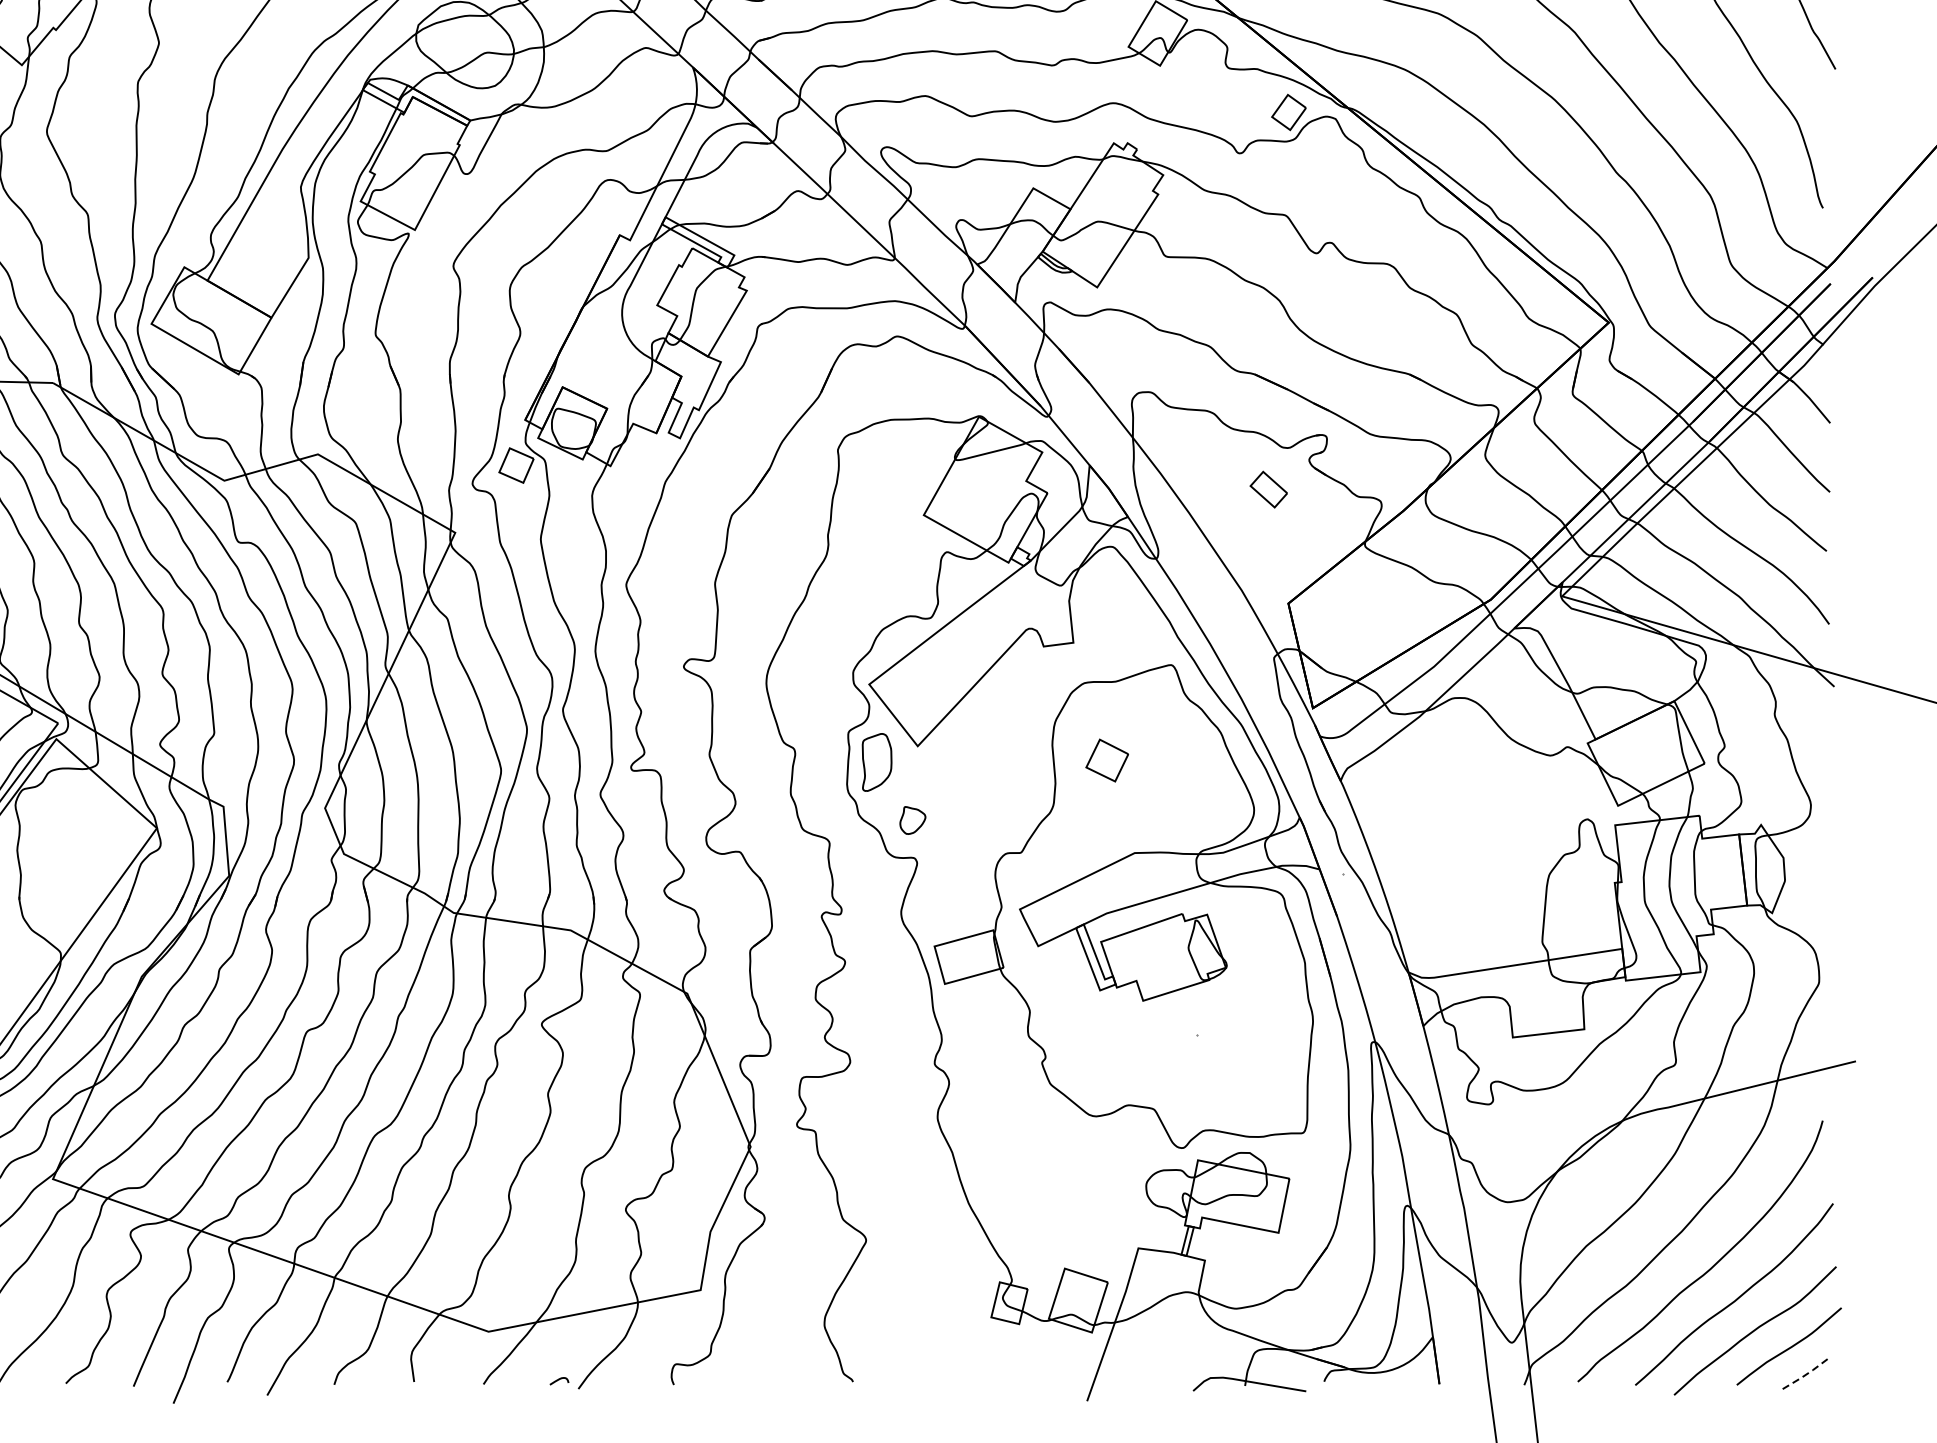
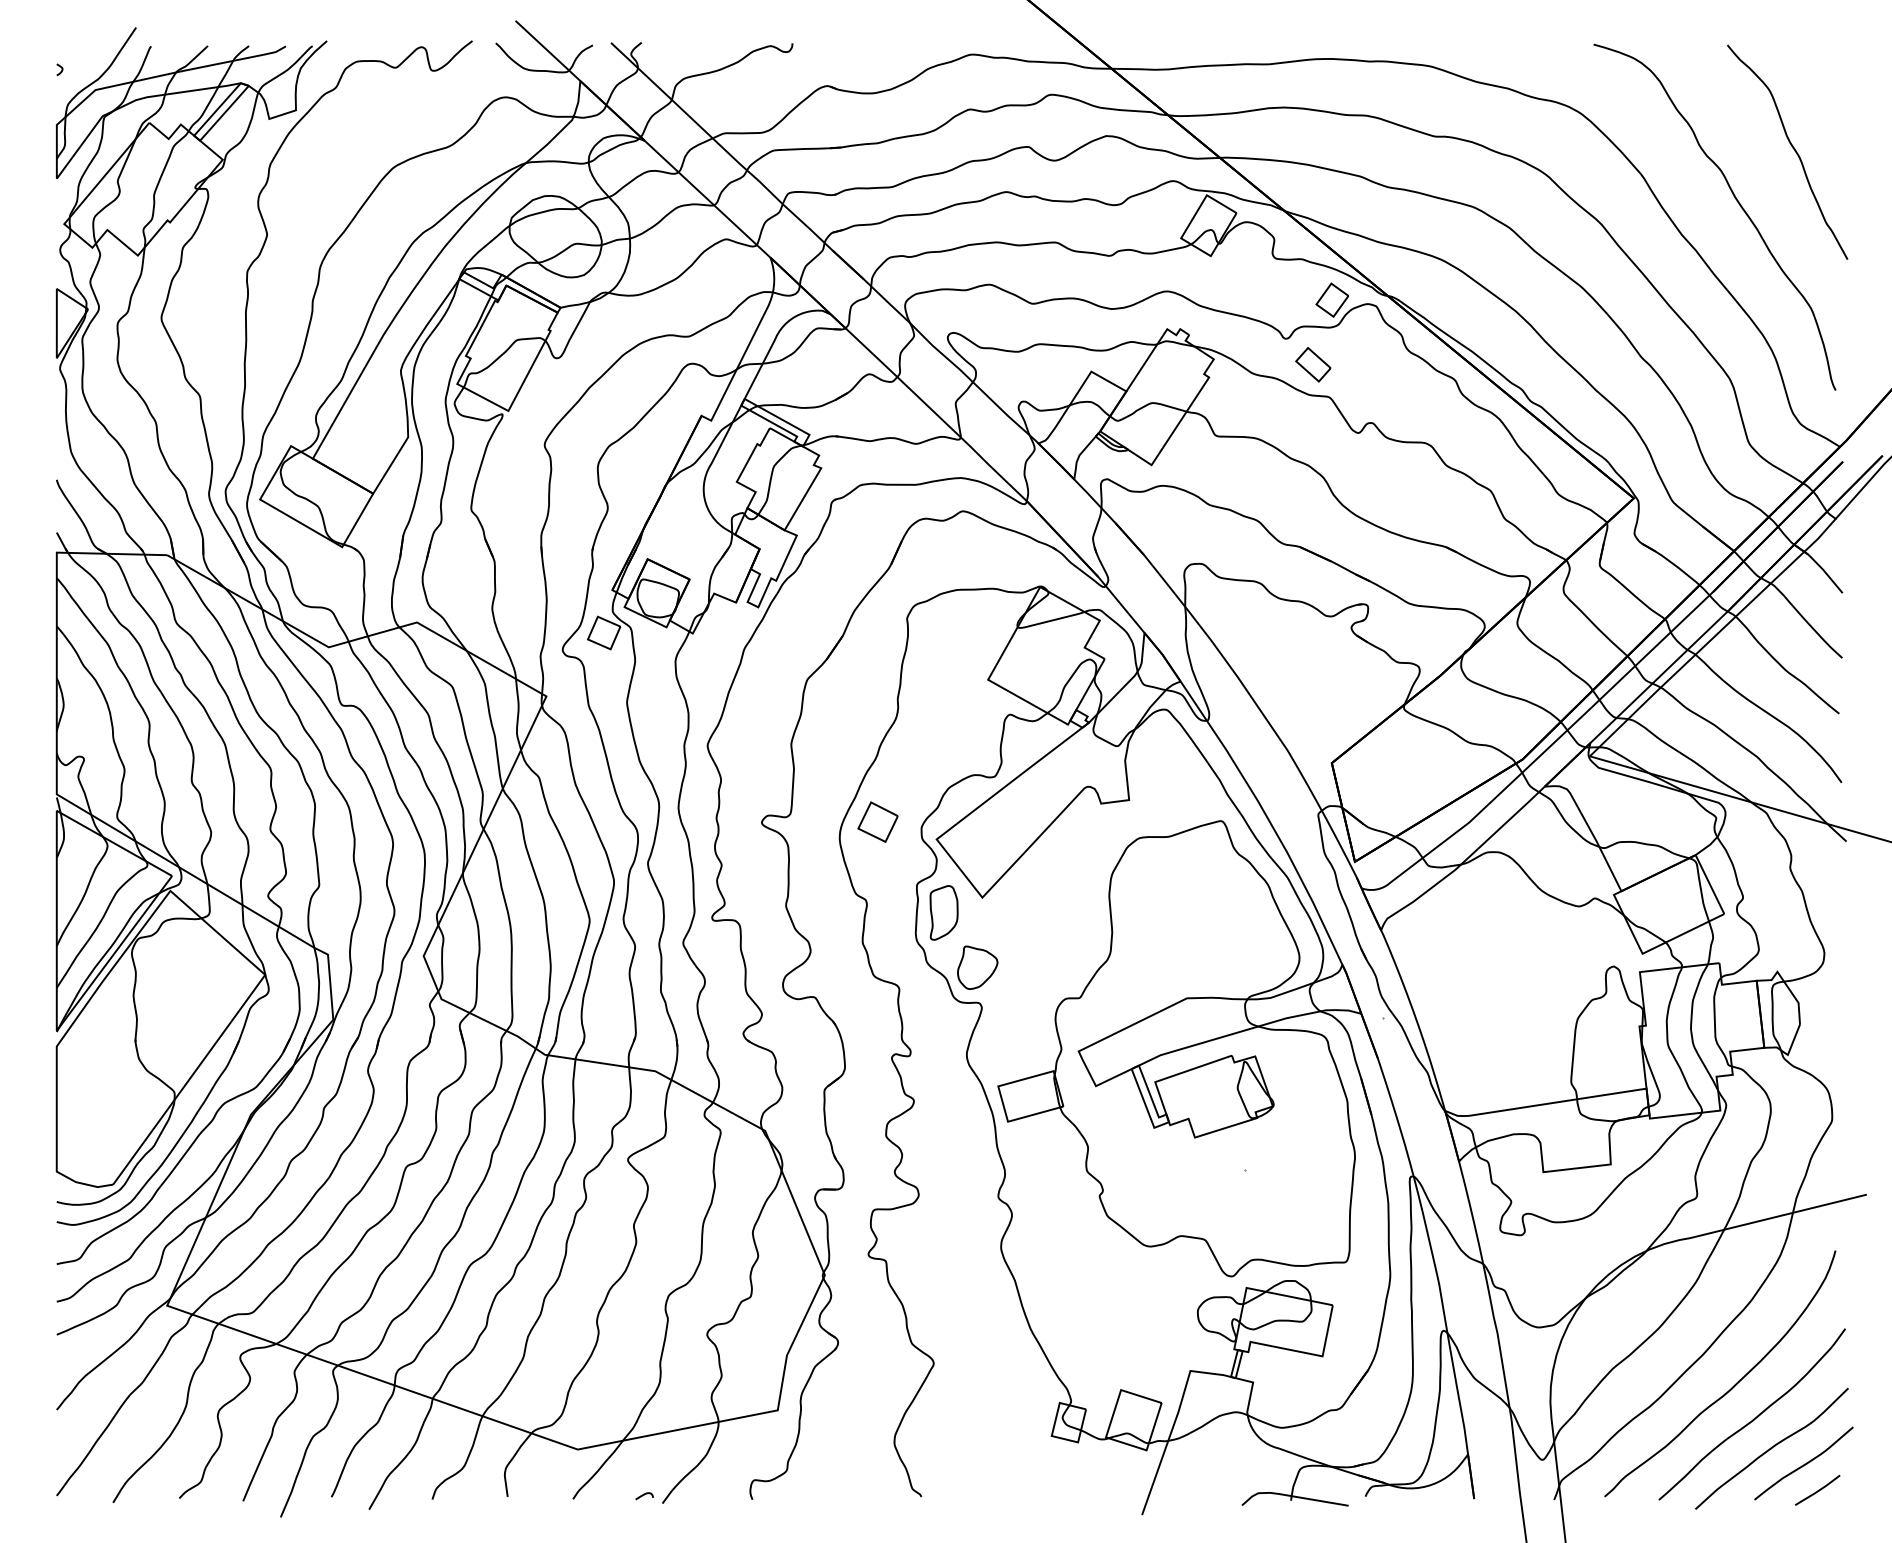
part: (1268, 489) -> (1313, 364), moved
part: (1106, 759) -> (877, 821), moved
part: (912, 820) -> (977, 967), size x1.67
line: (1804, 1375) -> (1818, 1490), dashed -> solid

